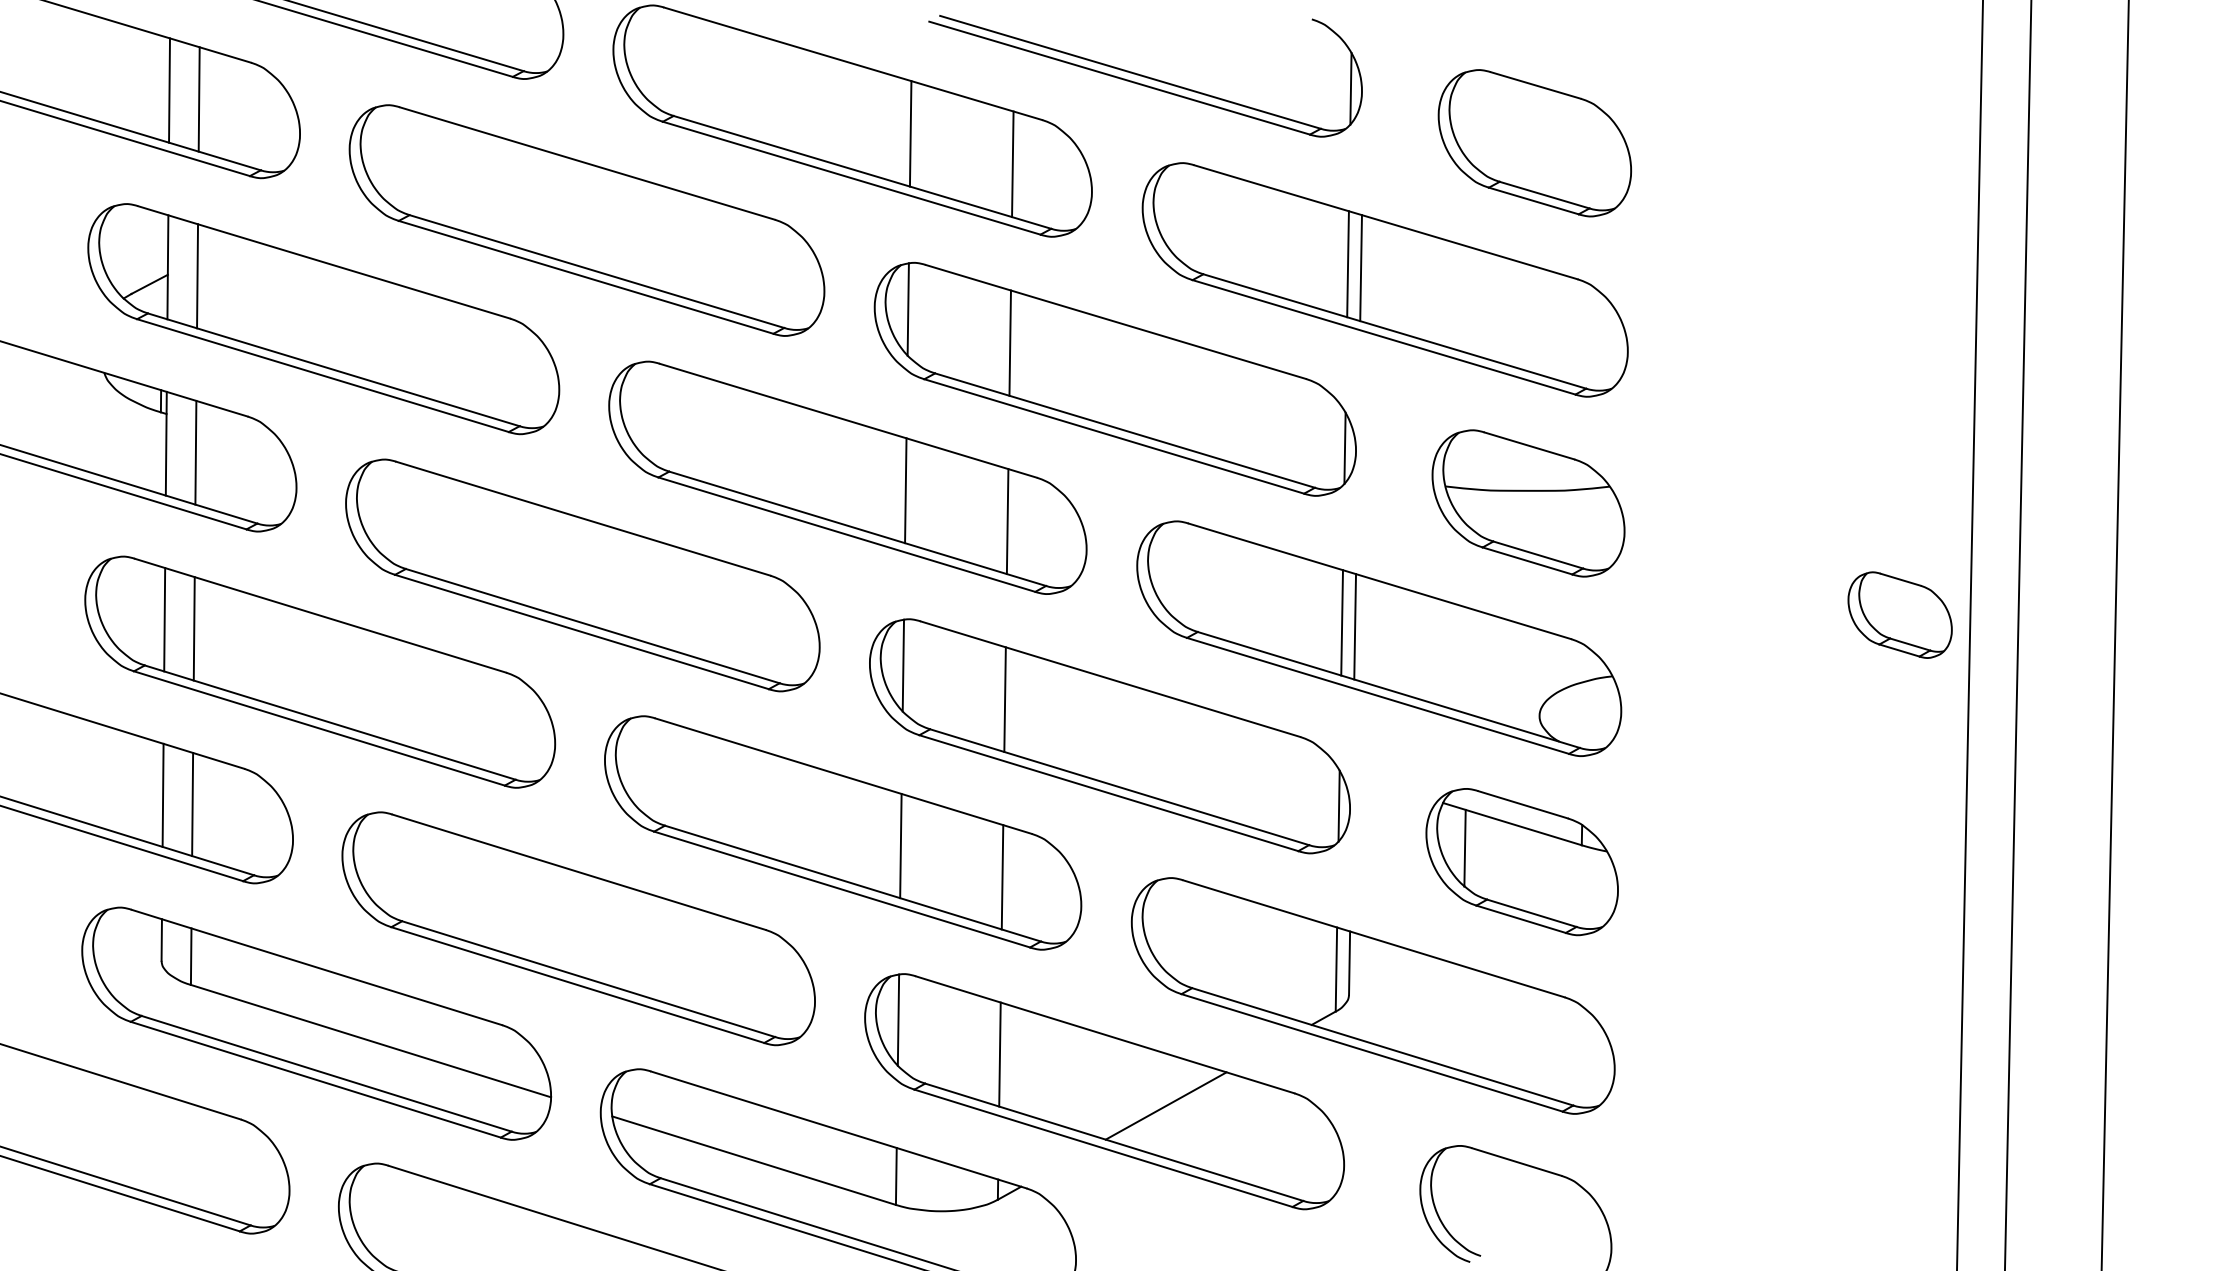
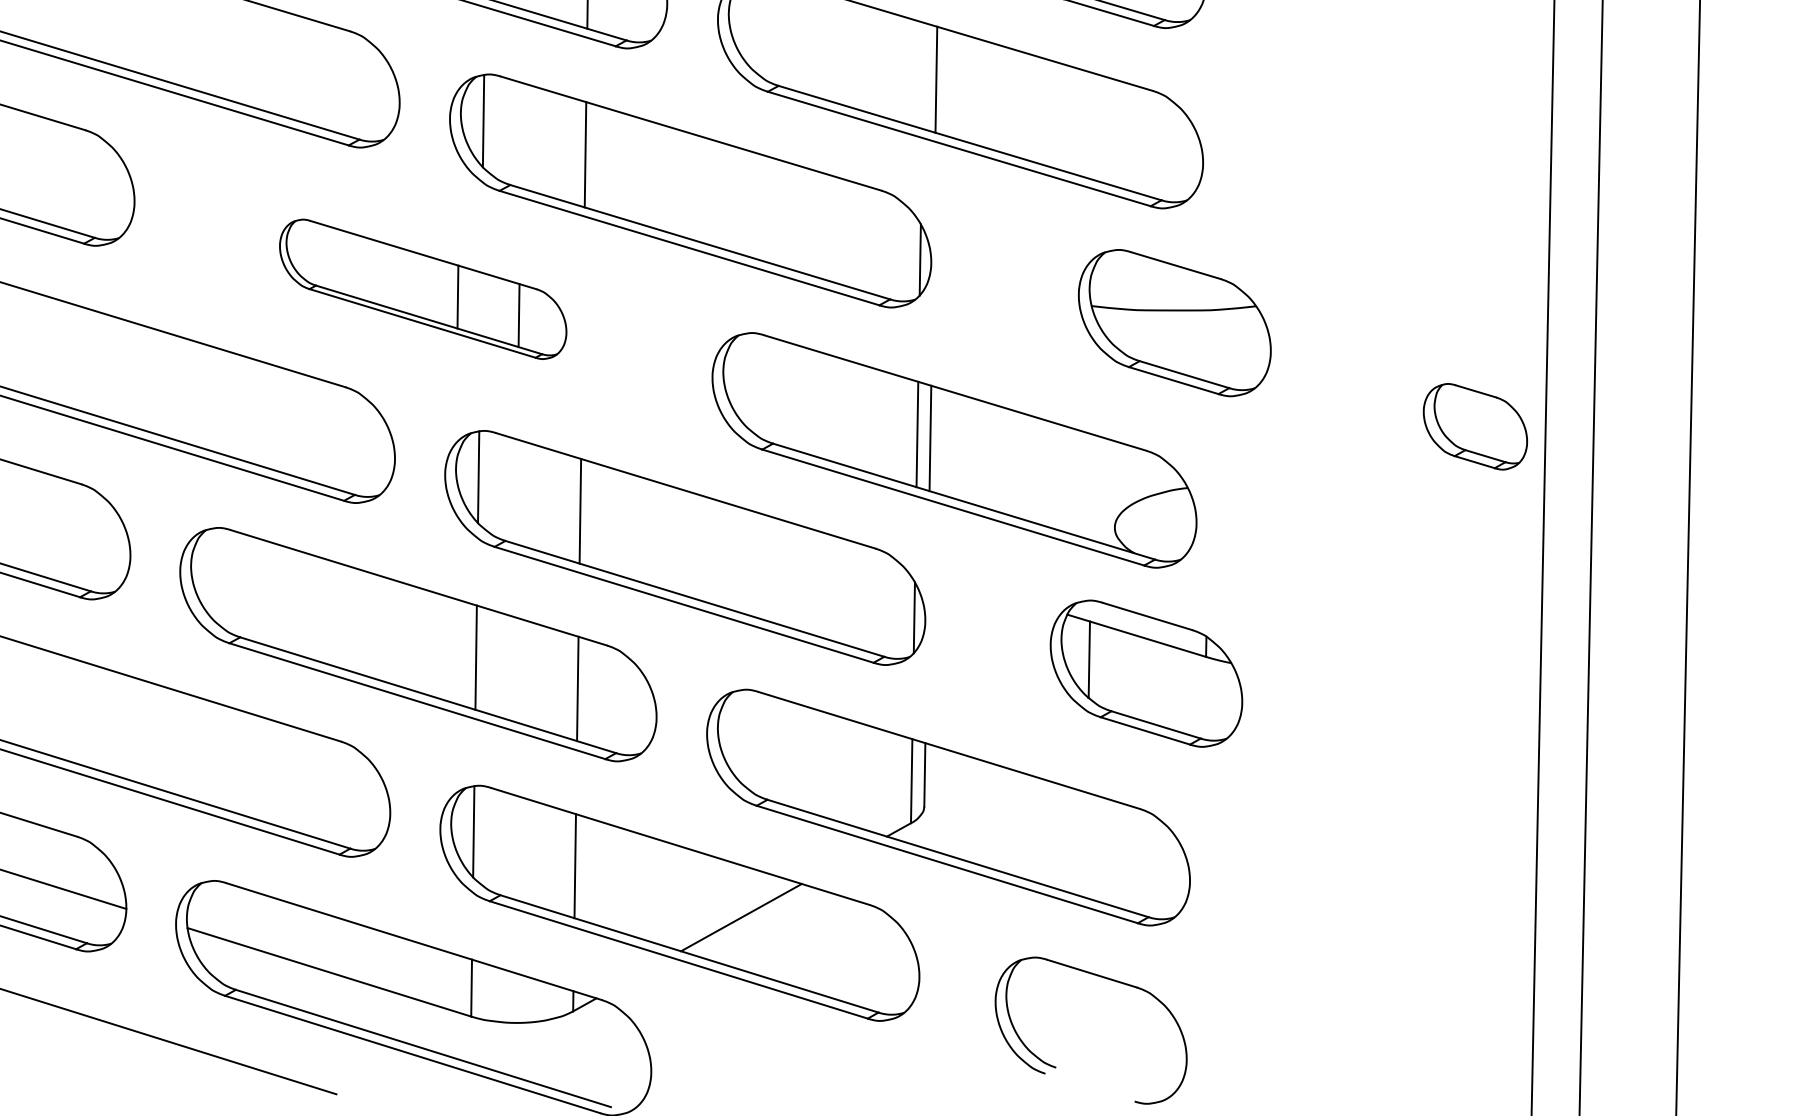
line: (1347, 264) -> (922, 76), removed
part: (847, 477) -> (422, 289), size x0.6
part: (1528, 503) -> (1174, 323), moved
part: (1521, 862) -> (1145, 674), moved

